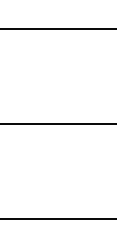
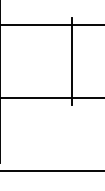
line: (71, 76) -> (72, 61), added

